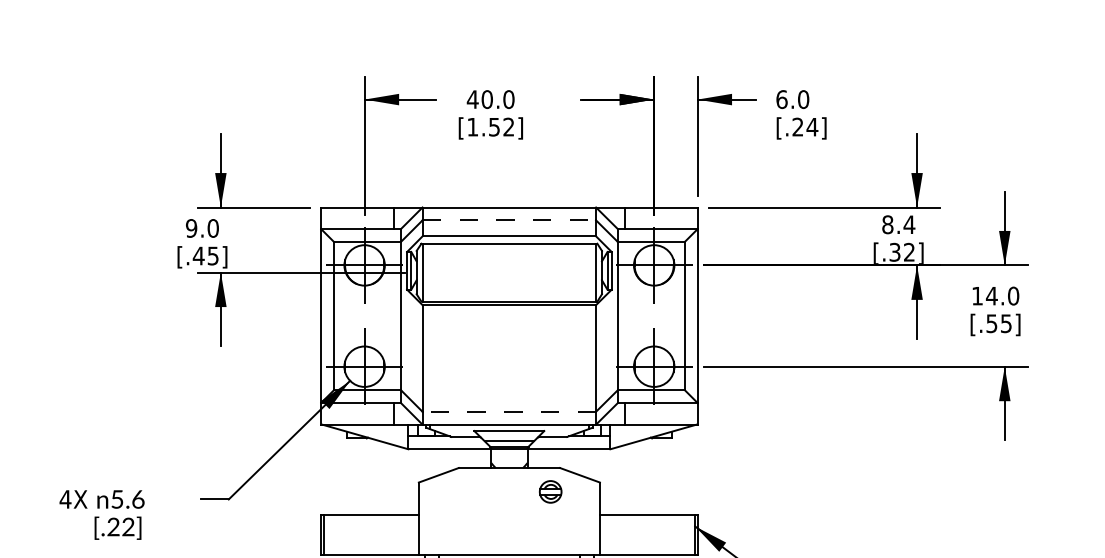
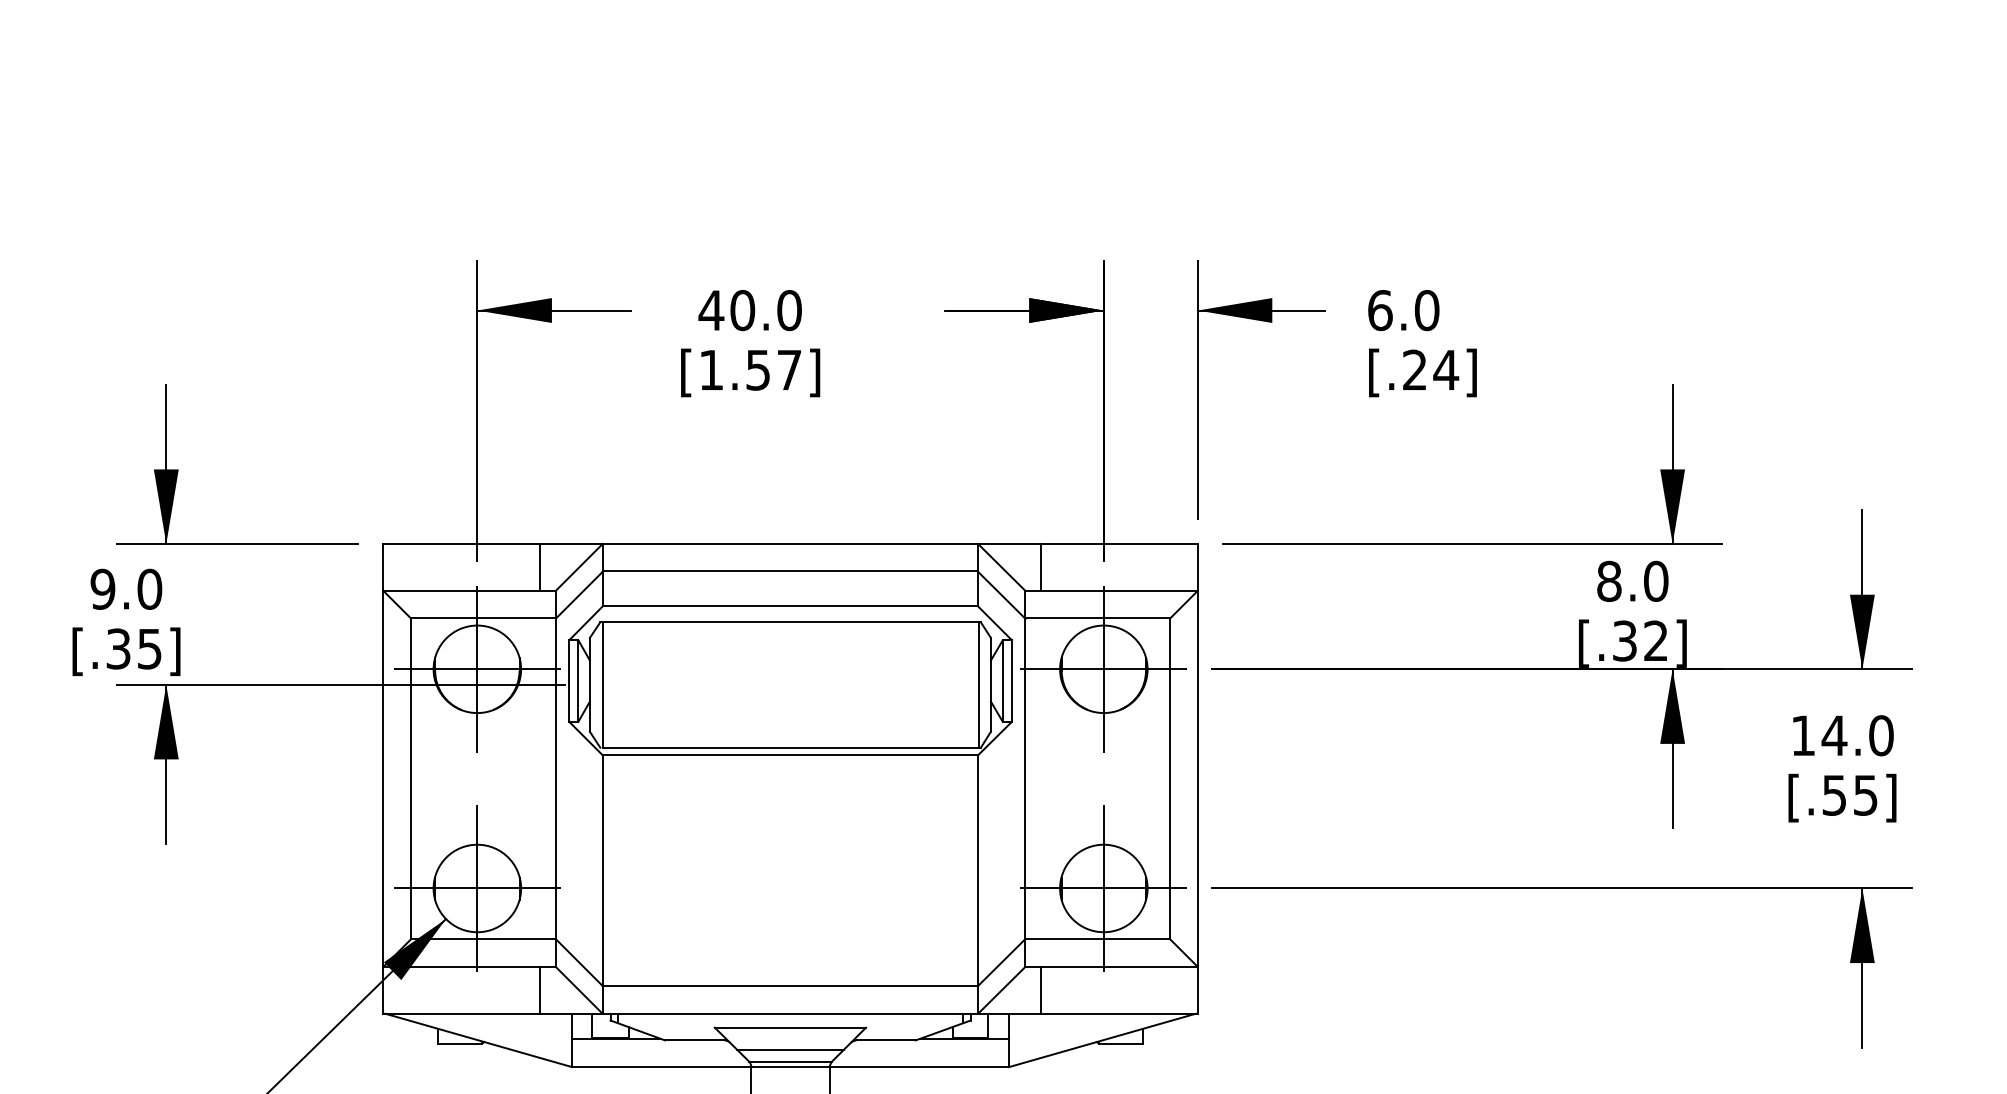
text: (508, 126) -> (788, 368), [1.52] -> [1.57]
line: (509, 220) -> (790, 572), dashed -> solid
text: (909, 224) -> (1656, 580), 8.4 -> 8.0
text: (198, 255) -> (117, 647), [.45] -> [.35]
line: (509, 411) -> (790, 985), dashed -> solid

